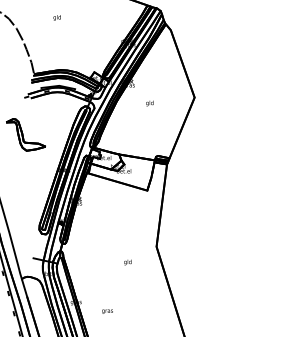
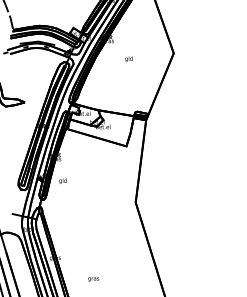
text: (127, 262) -> (62, 181), moved
text: (107, 311) -> (93, 279), moved

